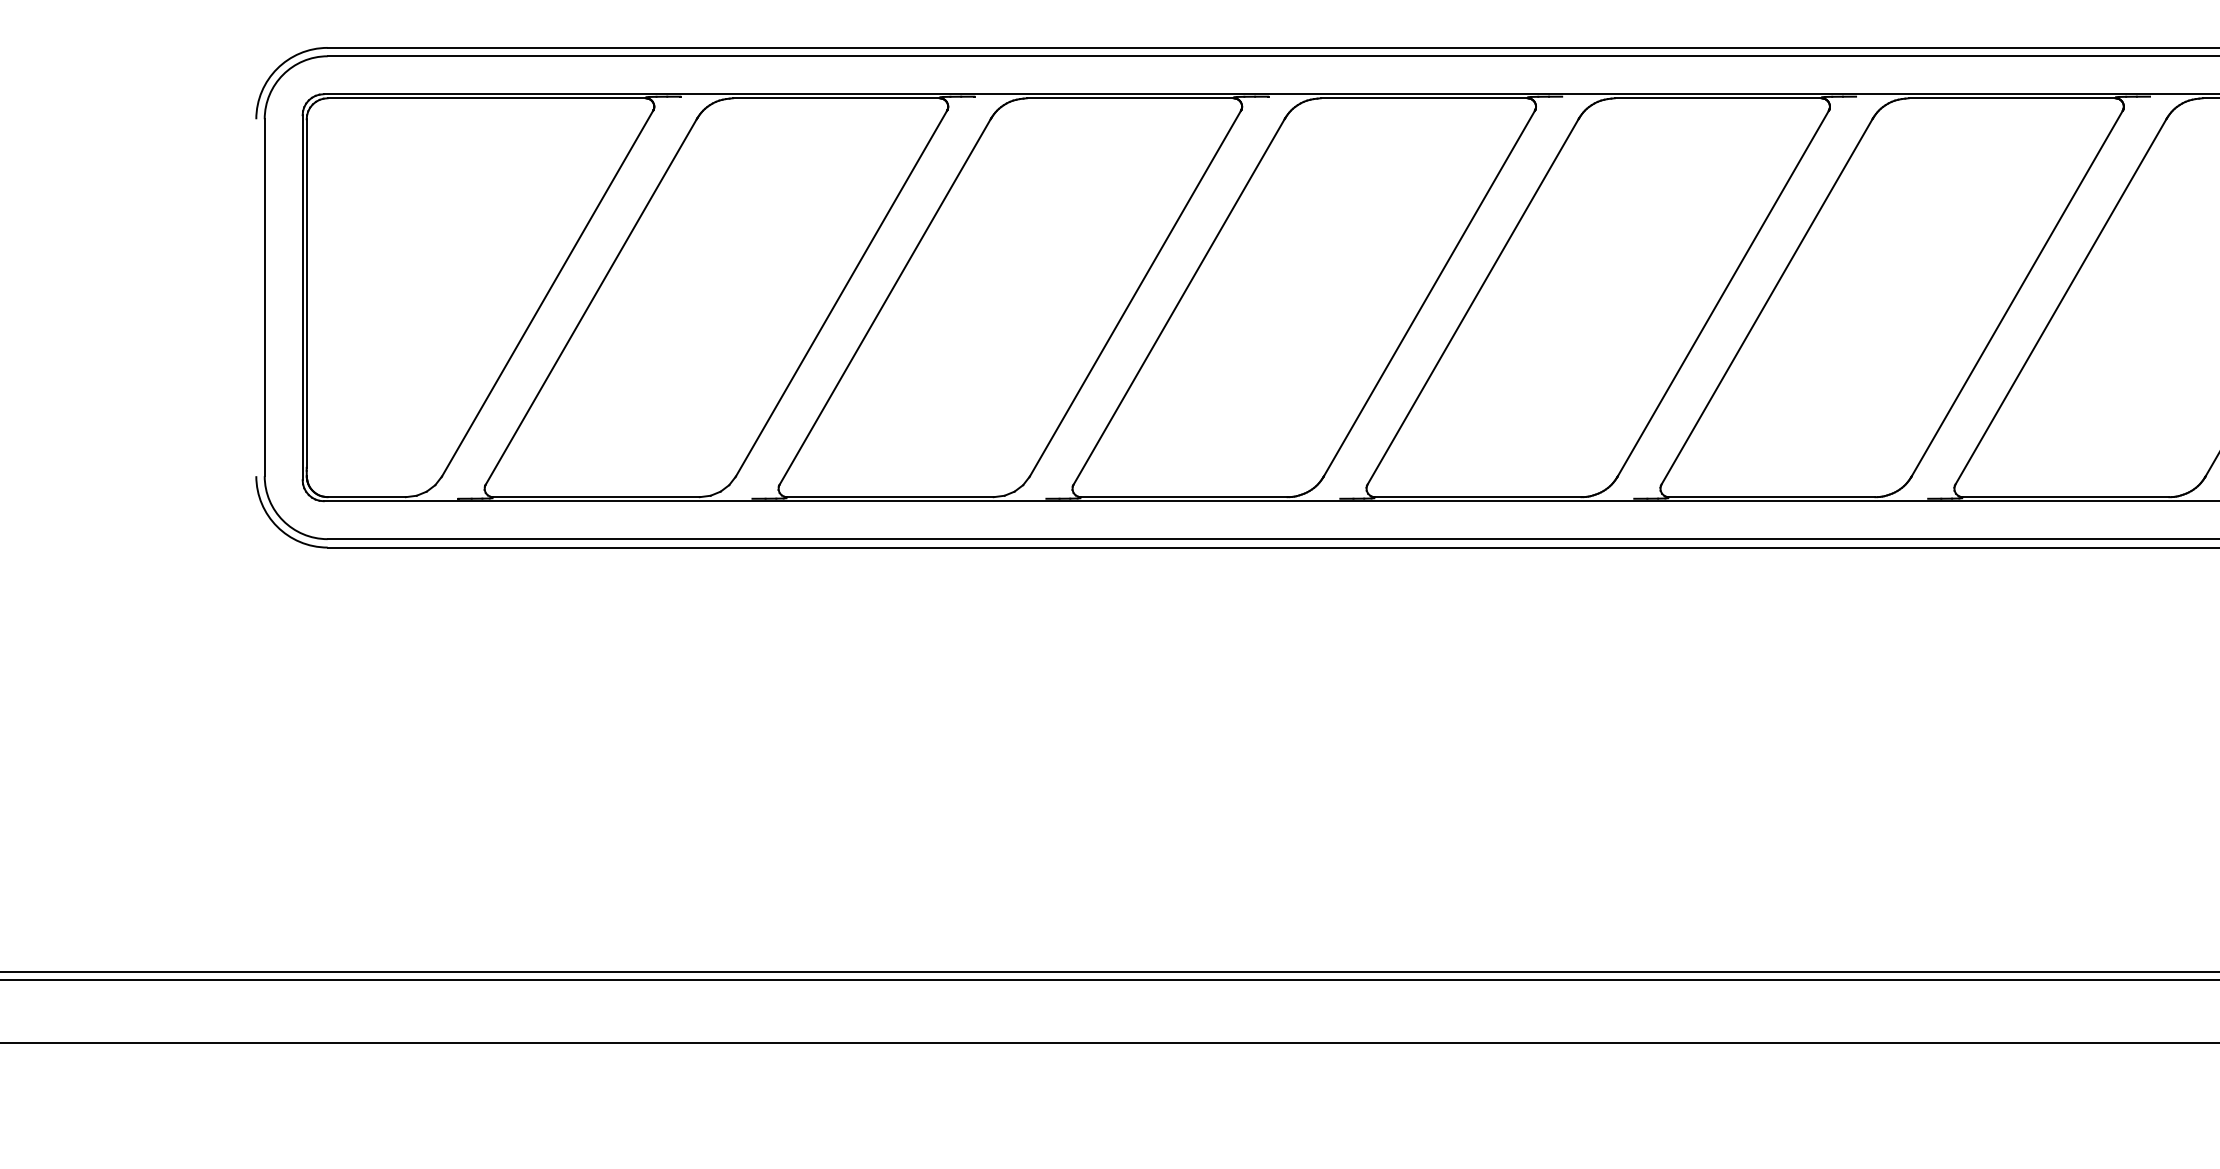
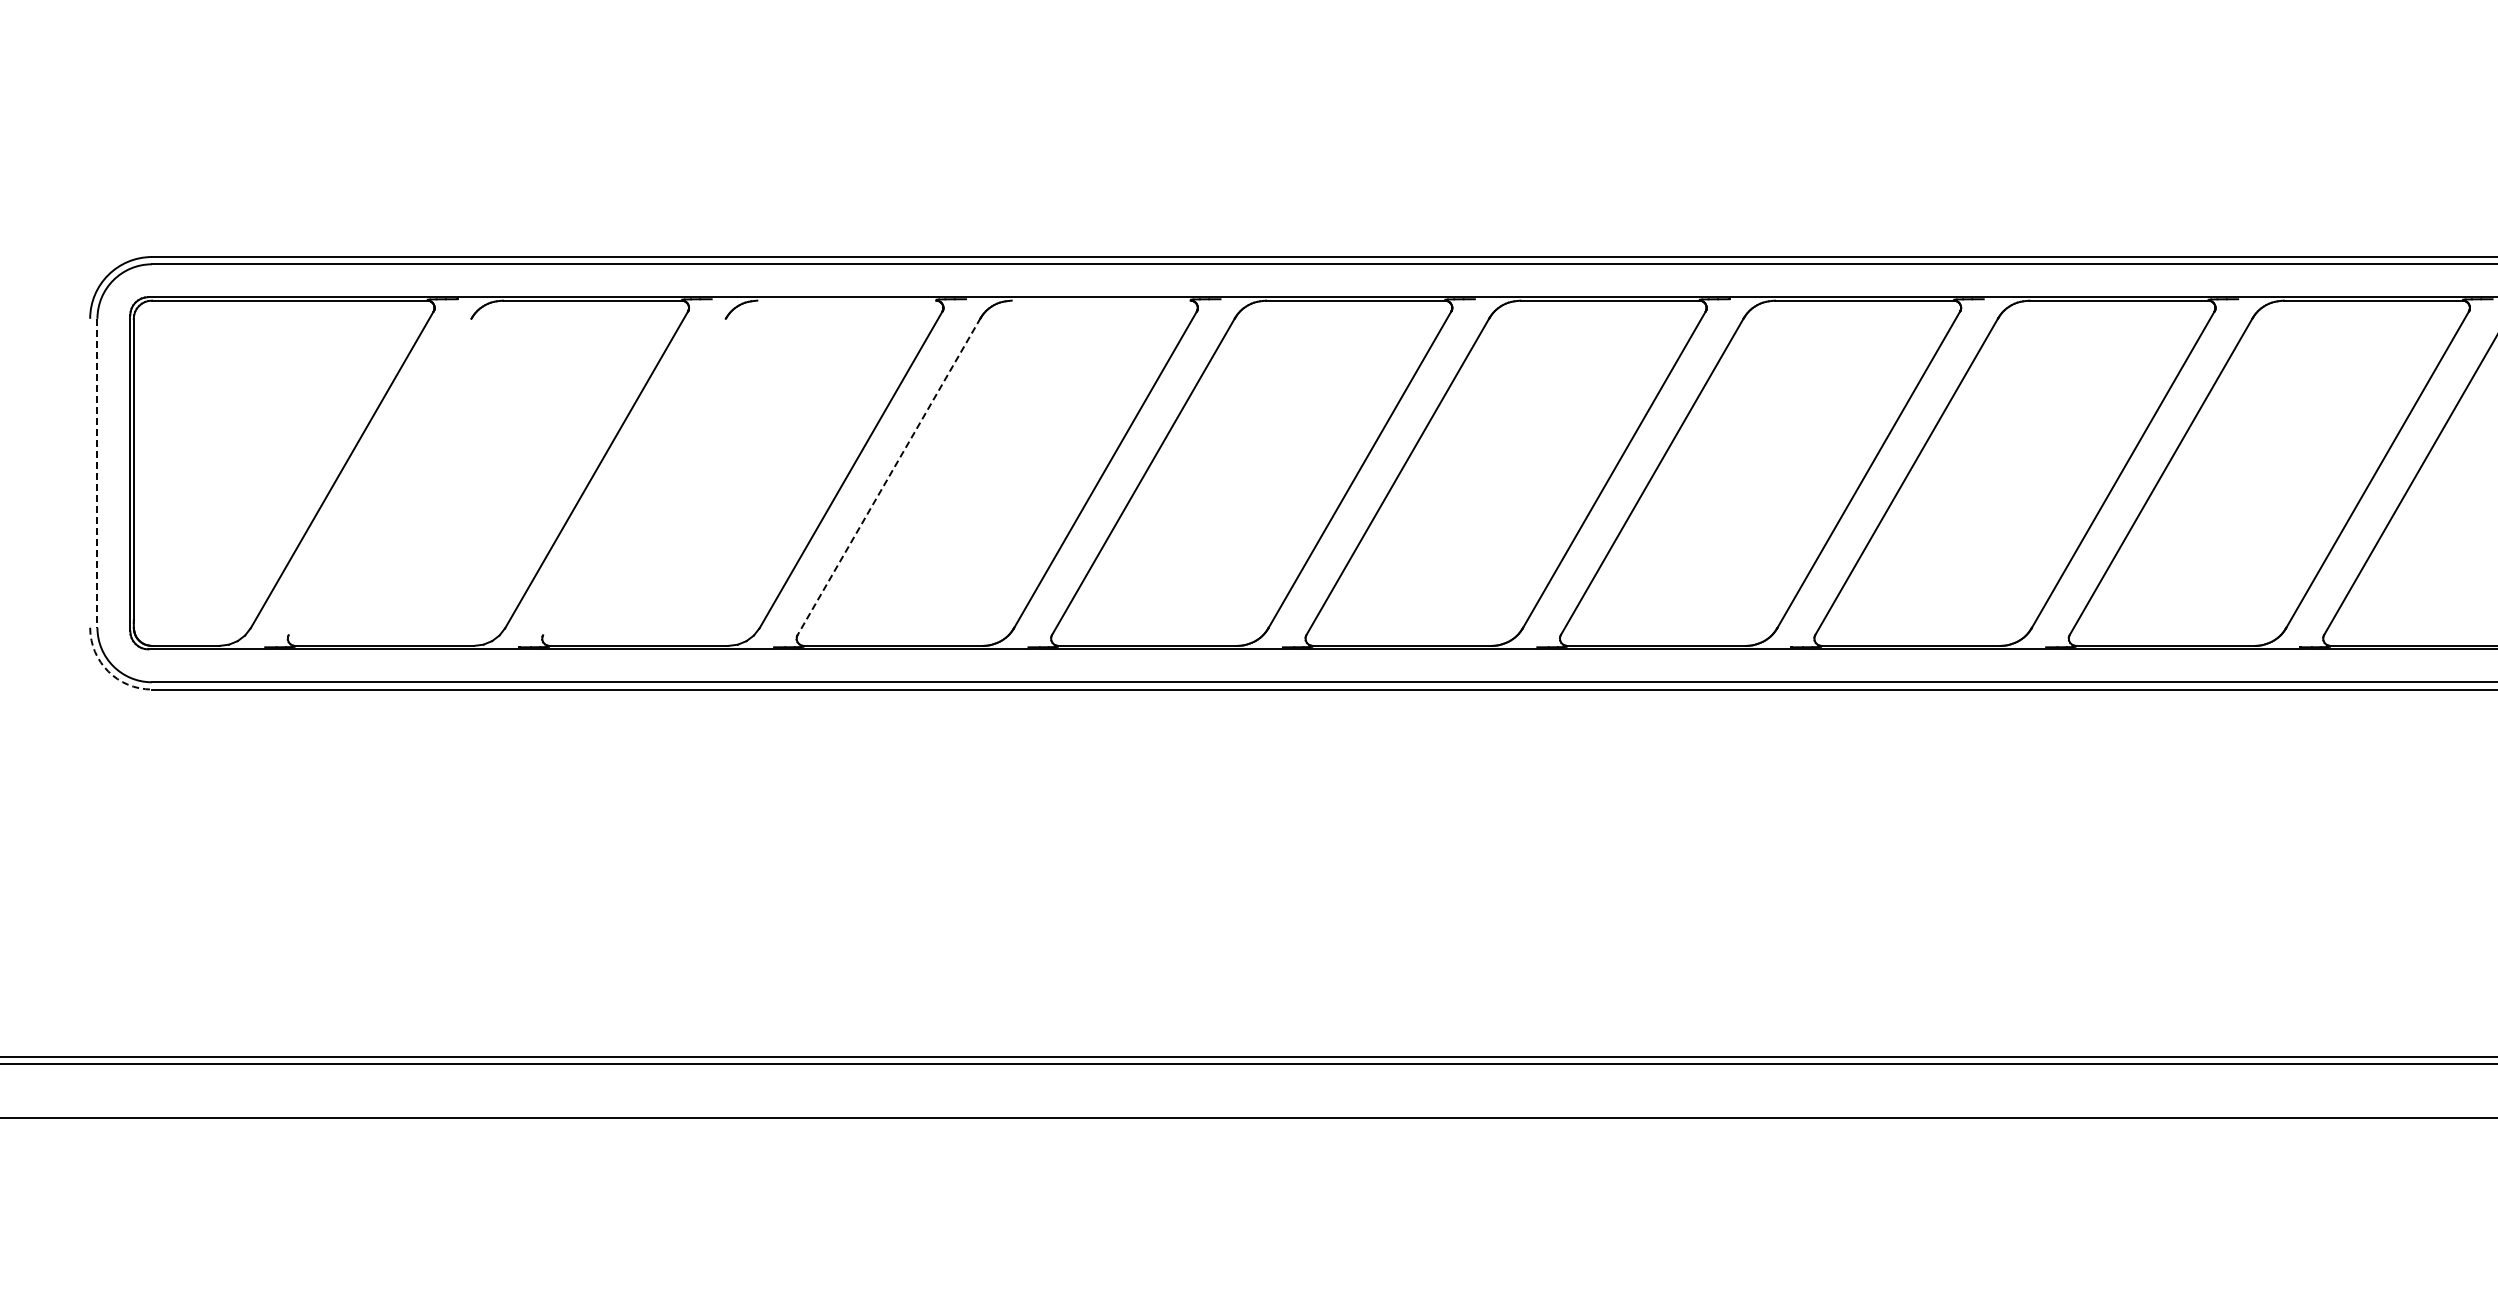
line: (1130, 98) -> (846, 300), removed
line: (1423, 98) -> (1100, 300), removed
line: (264, 297) -> (97, 473), solid -> dashed
line: (590, 301) -> (379, 476), removed
line: (885, 301) -> (634, 476), removed
line: (1178, 301) -> (888, 476), solid -> dashed
arc: (277, 526) -> (108, 671), solid -> dashed

